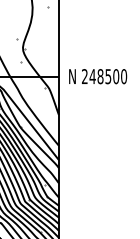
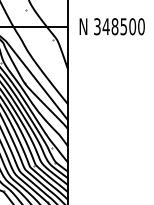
text: (84, 76) -> (96, 26), 248500 -> 348500

